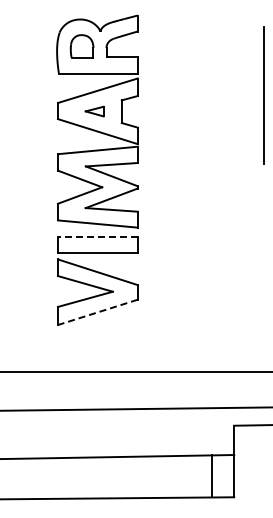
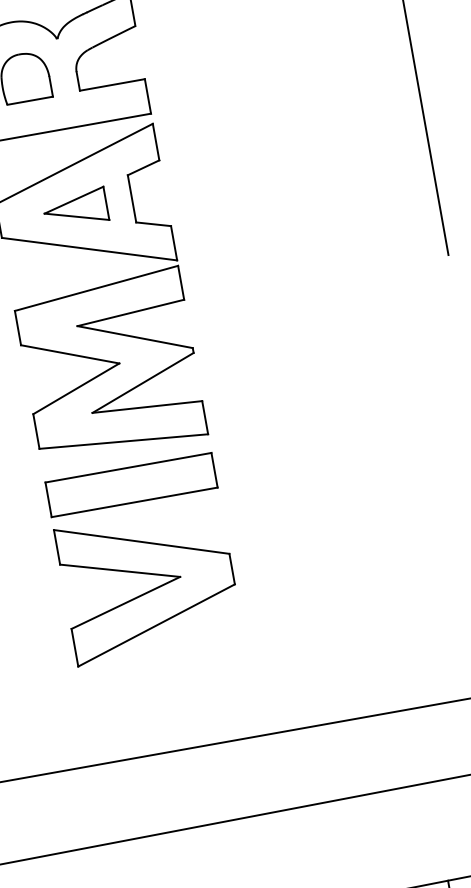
part: (94, 111) -> (75, 208), size x1.67
line: (97, 236) -> (127, 467), dashed -> solid
line: (97, 312) -> (155, 625), dashed -> solid

